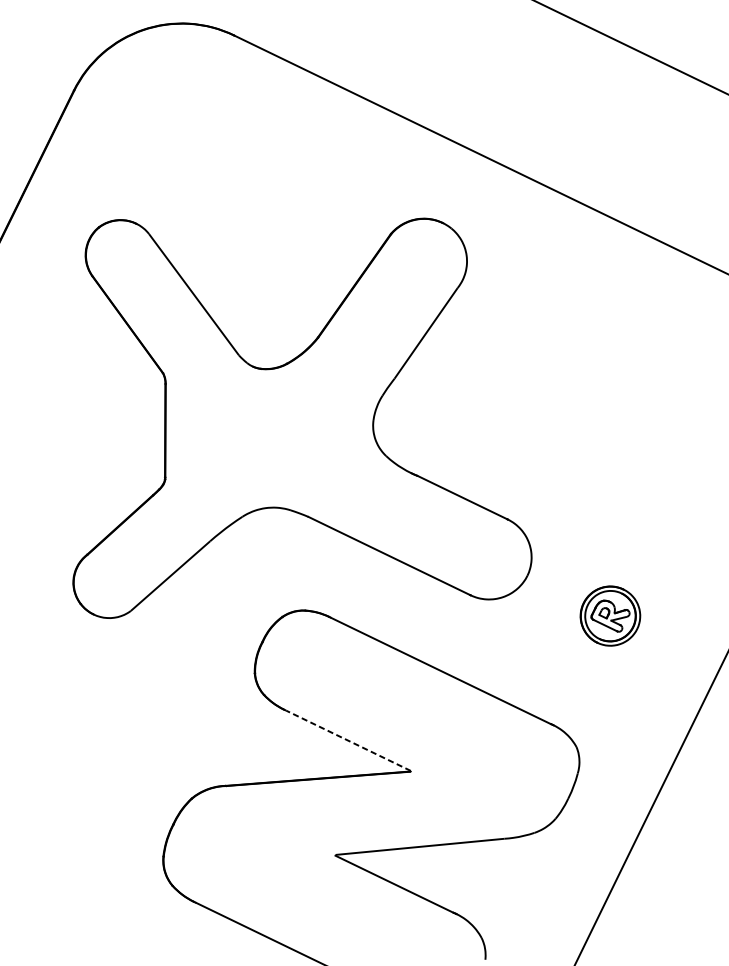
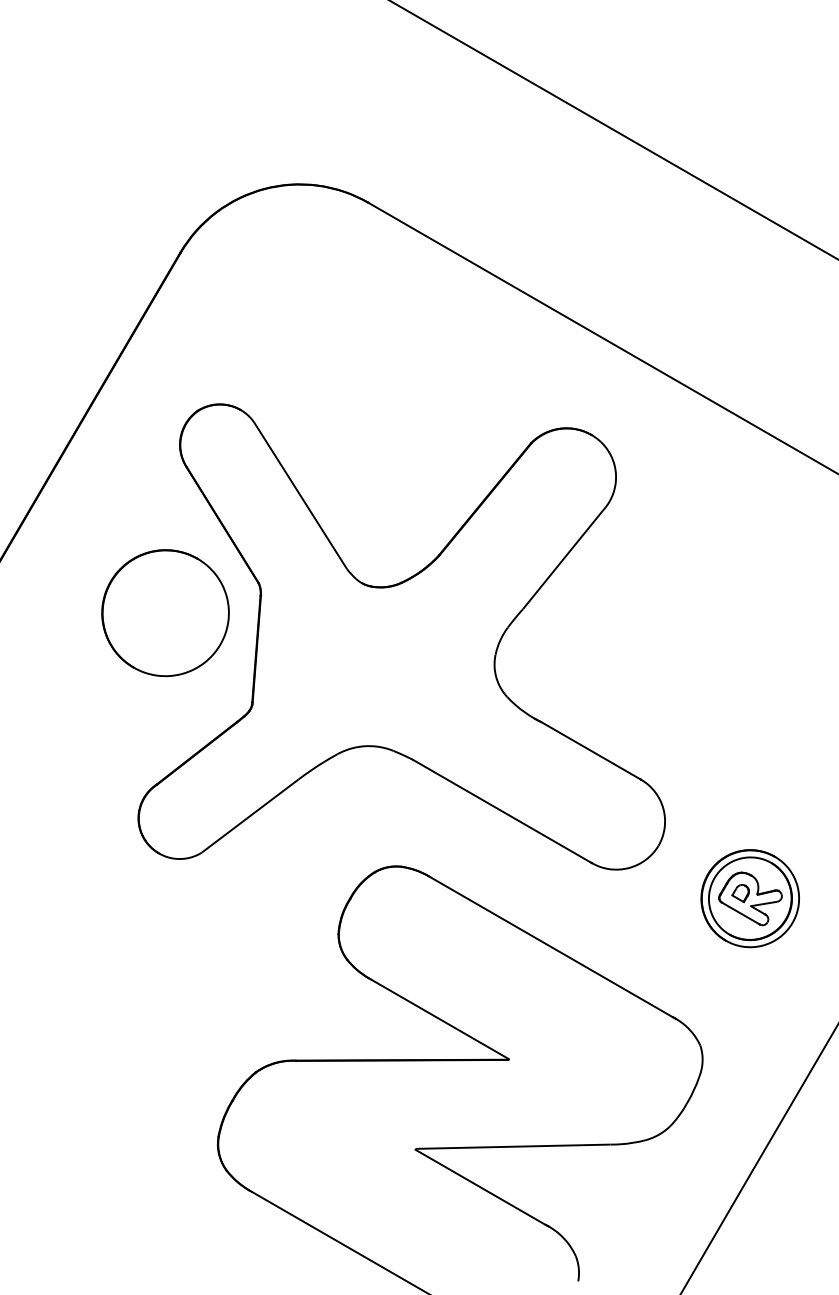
part: (83, 405) -> (165, 613), added
part: (609, 615) -> (749, 898), size x1.43
line: (348, 740) -> (439, 1019), dashed -> solid

